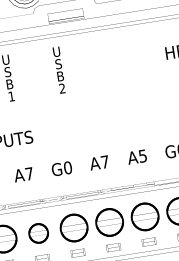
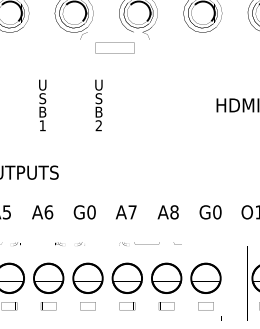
text: (142, 156) -> (174, 212), A5 -> A8
text: (29, 174) -> (48, 212), A7 -> A6
part: (38, 232) -> (48, 277), size x1.43

